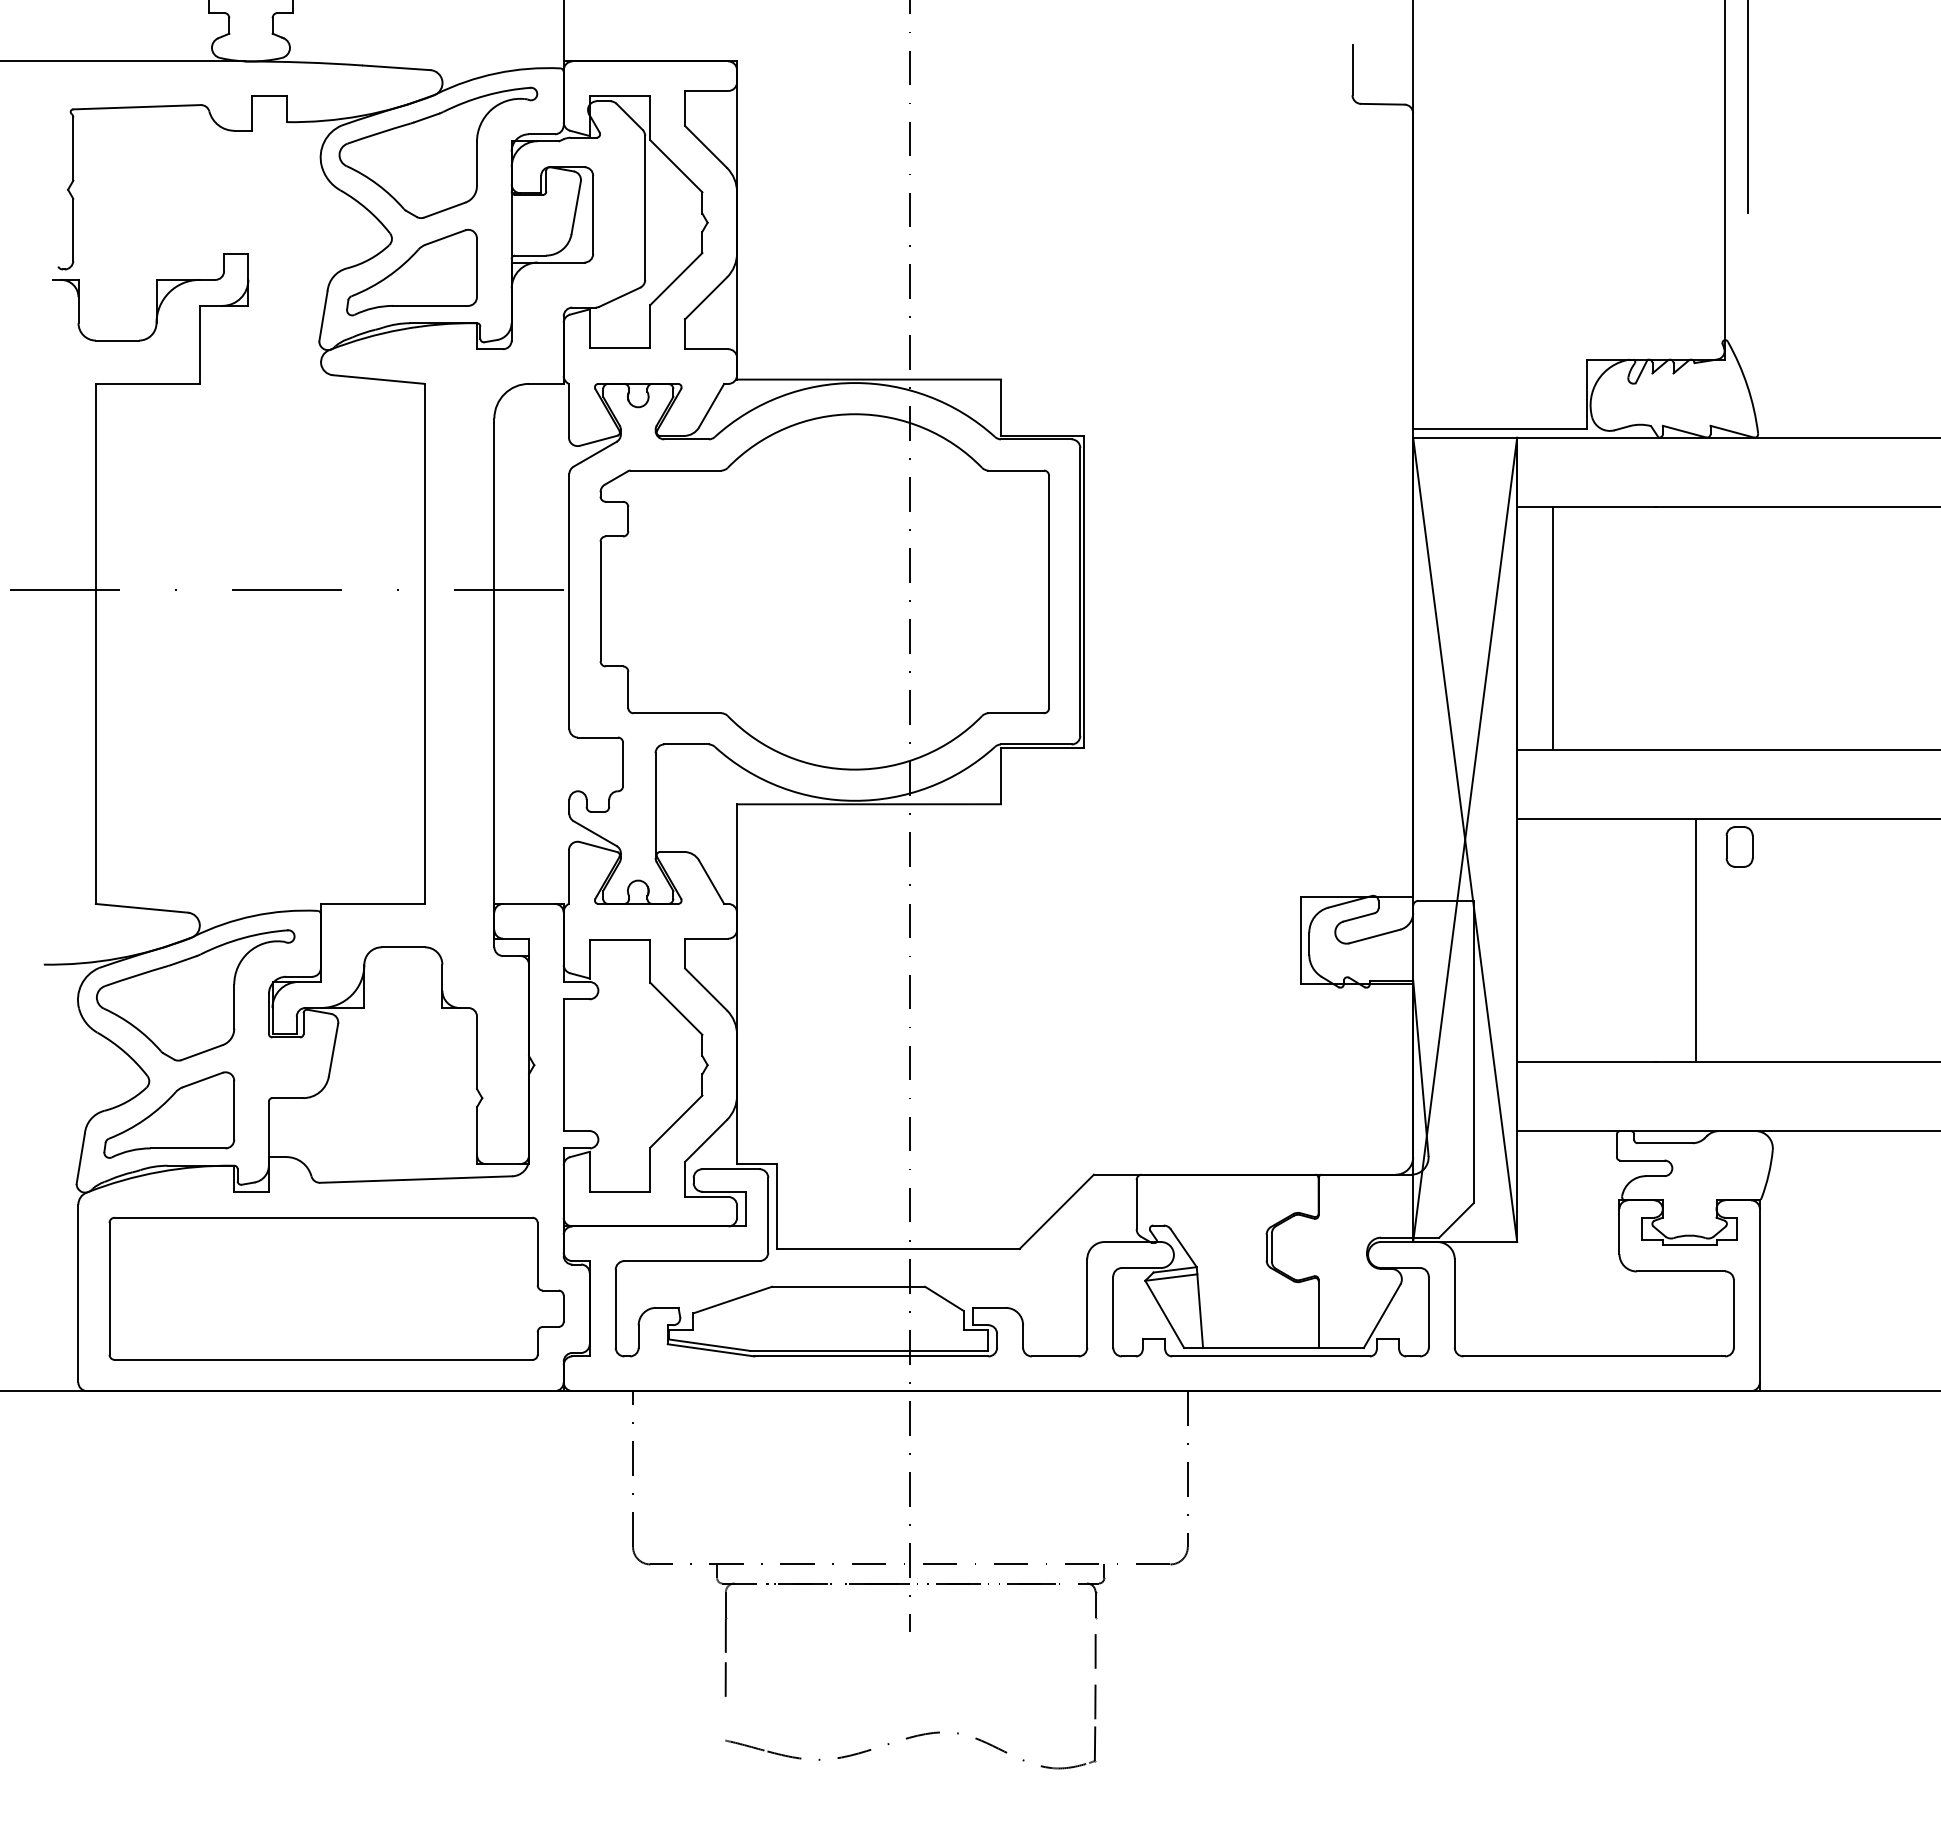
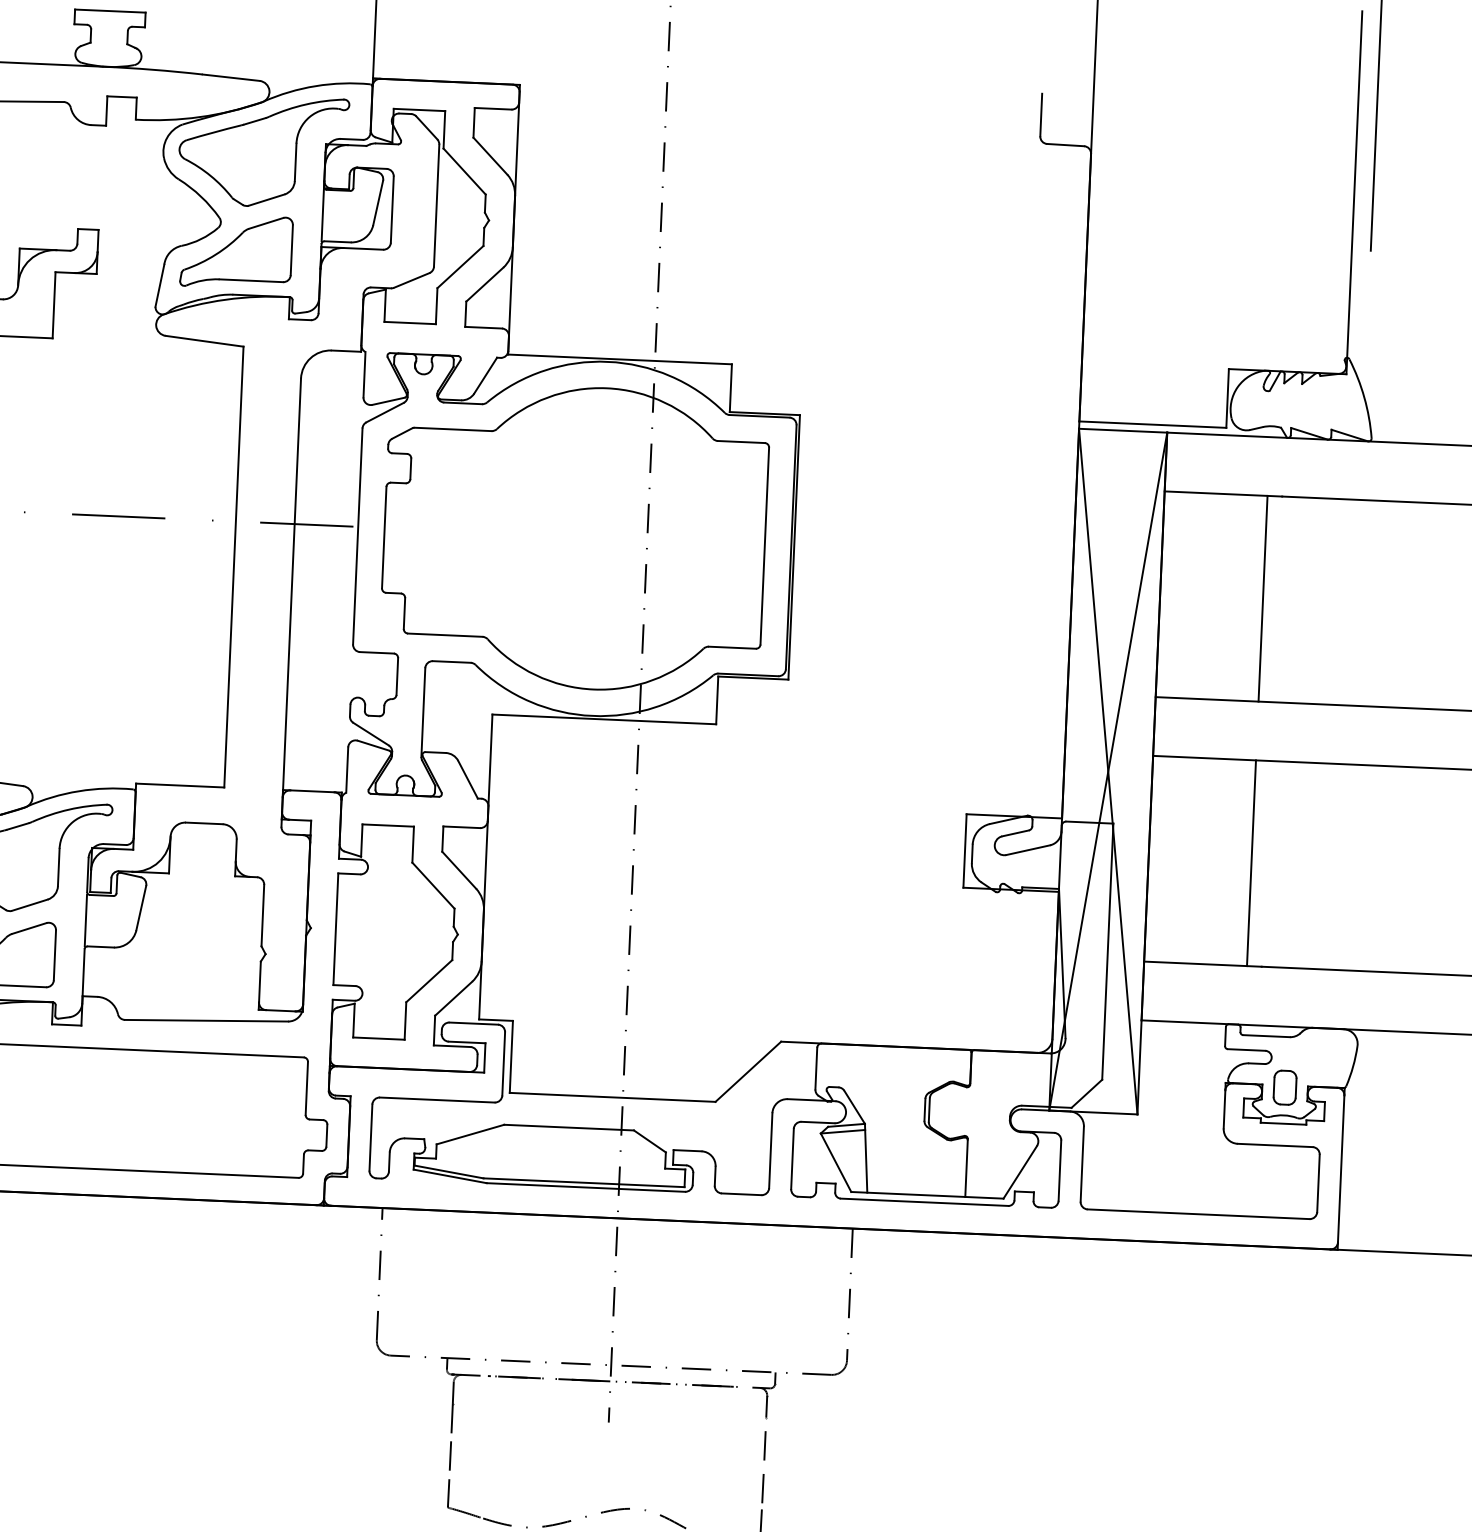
line: (1552, 628) -> (1262, 598), moved
part: (1739, 846) -> (1284, 1087), moved
line: (1695, 940) -> (1251, 863), moved
line: (268, 1067) -> (85, 920), added
line: (725, 1723) -> (448, 1493), added

